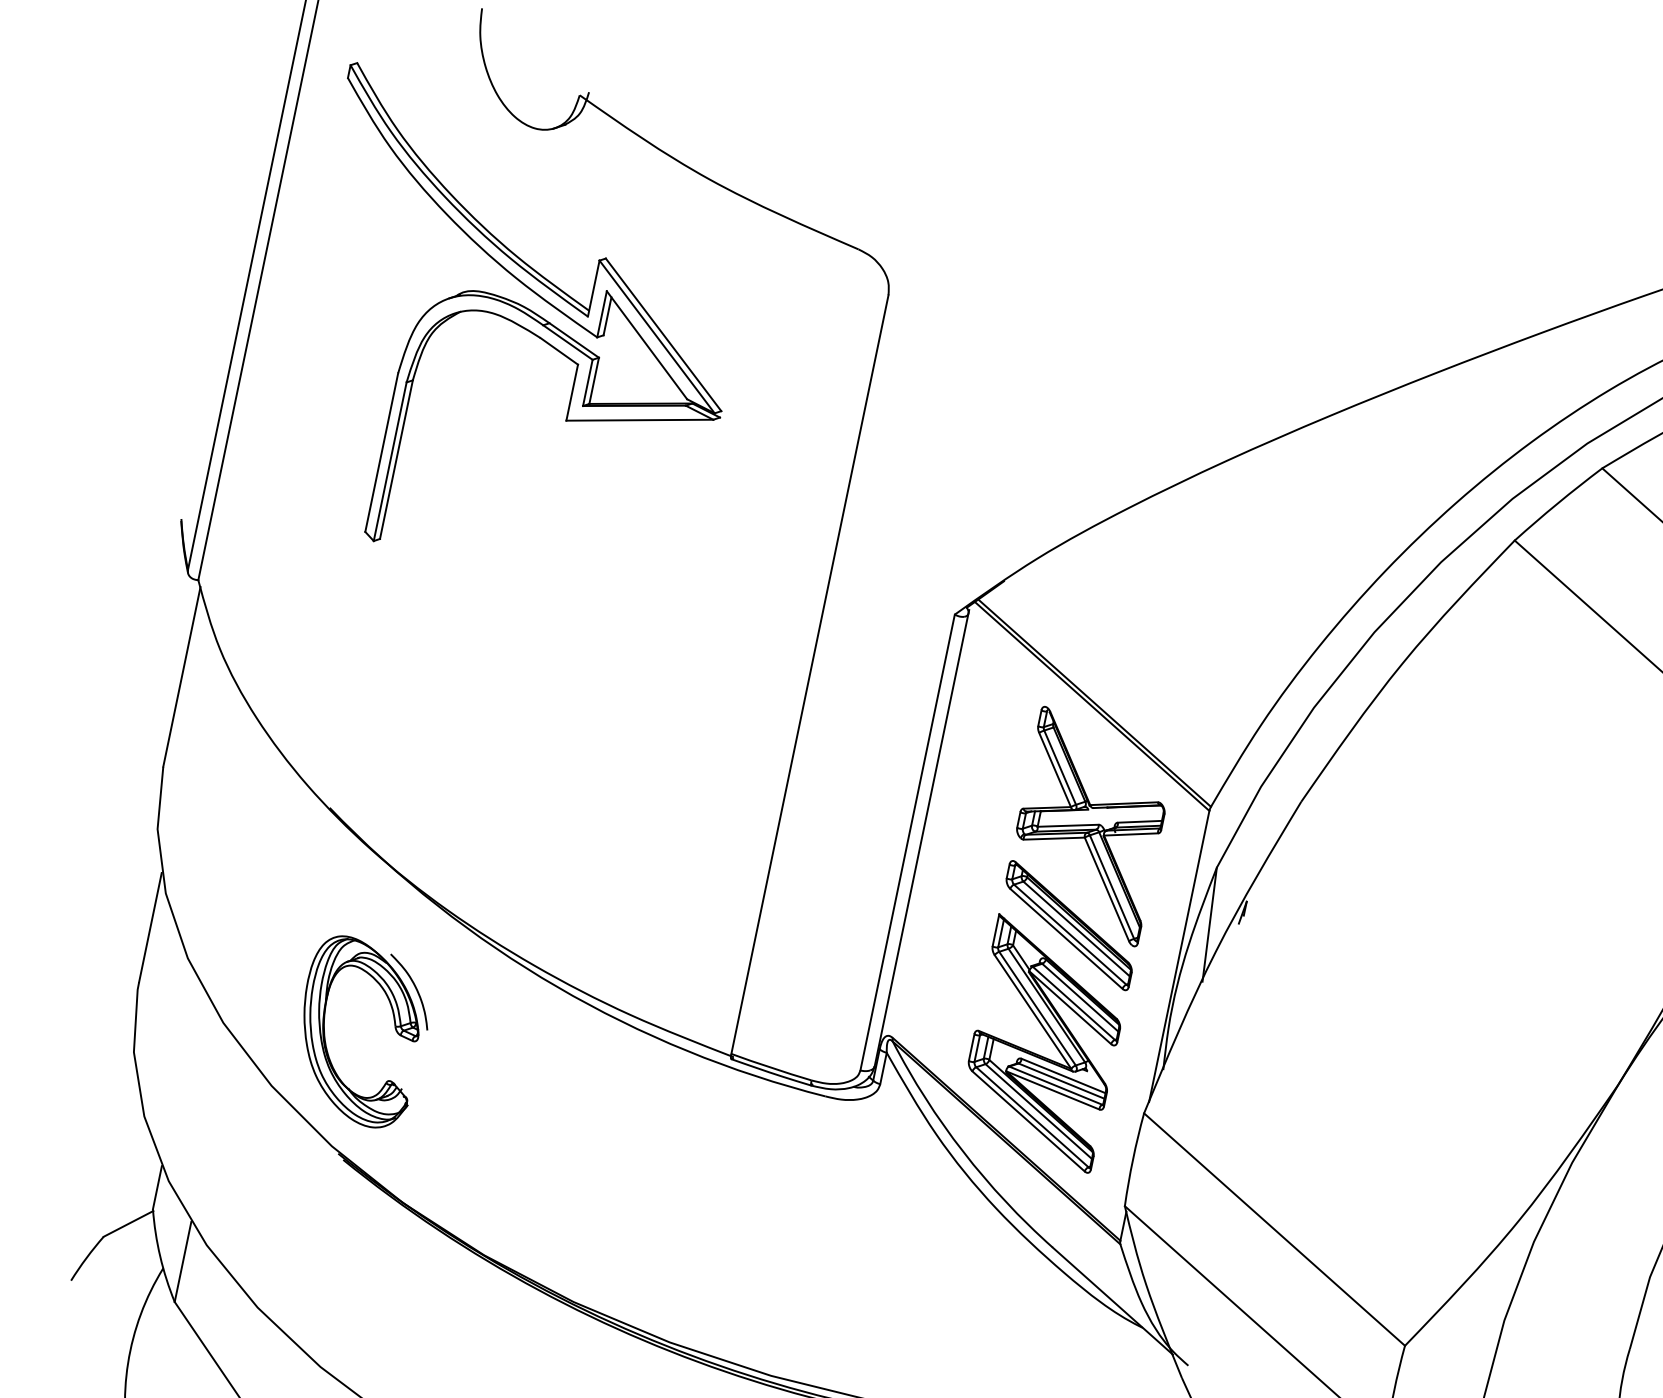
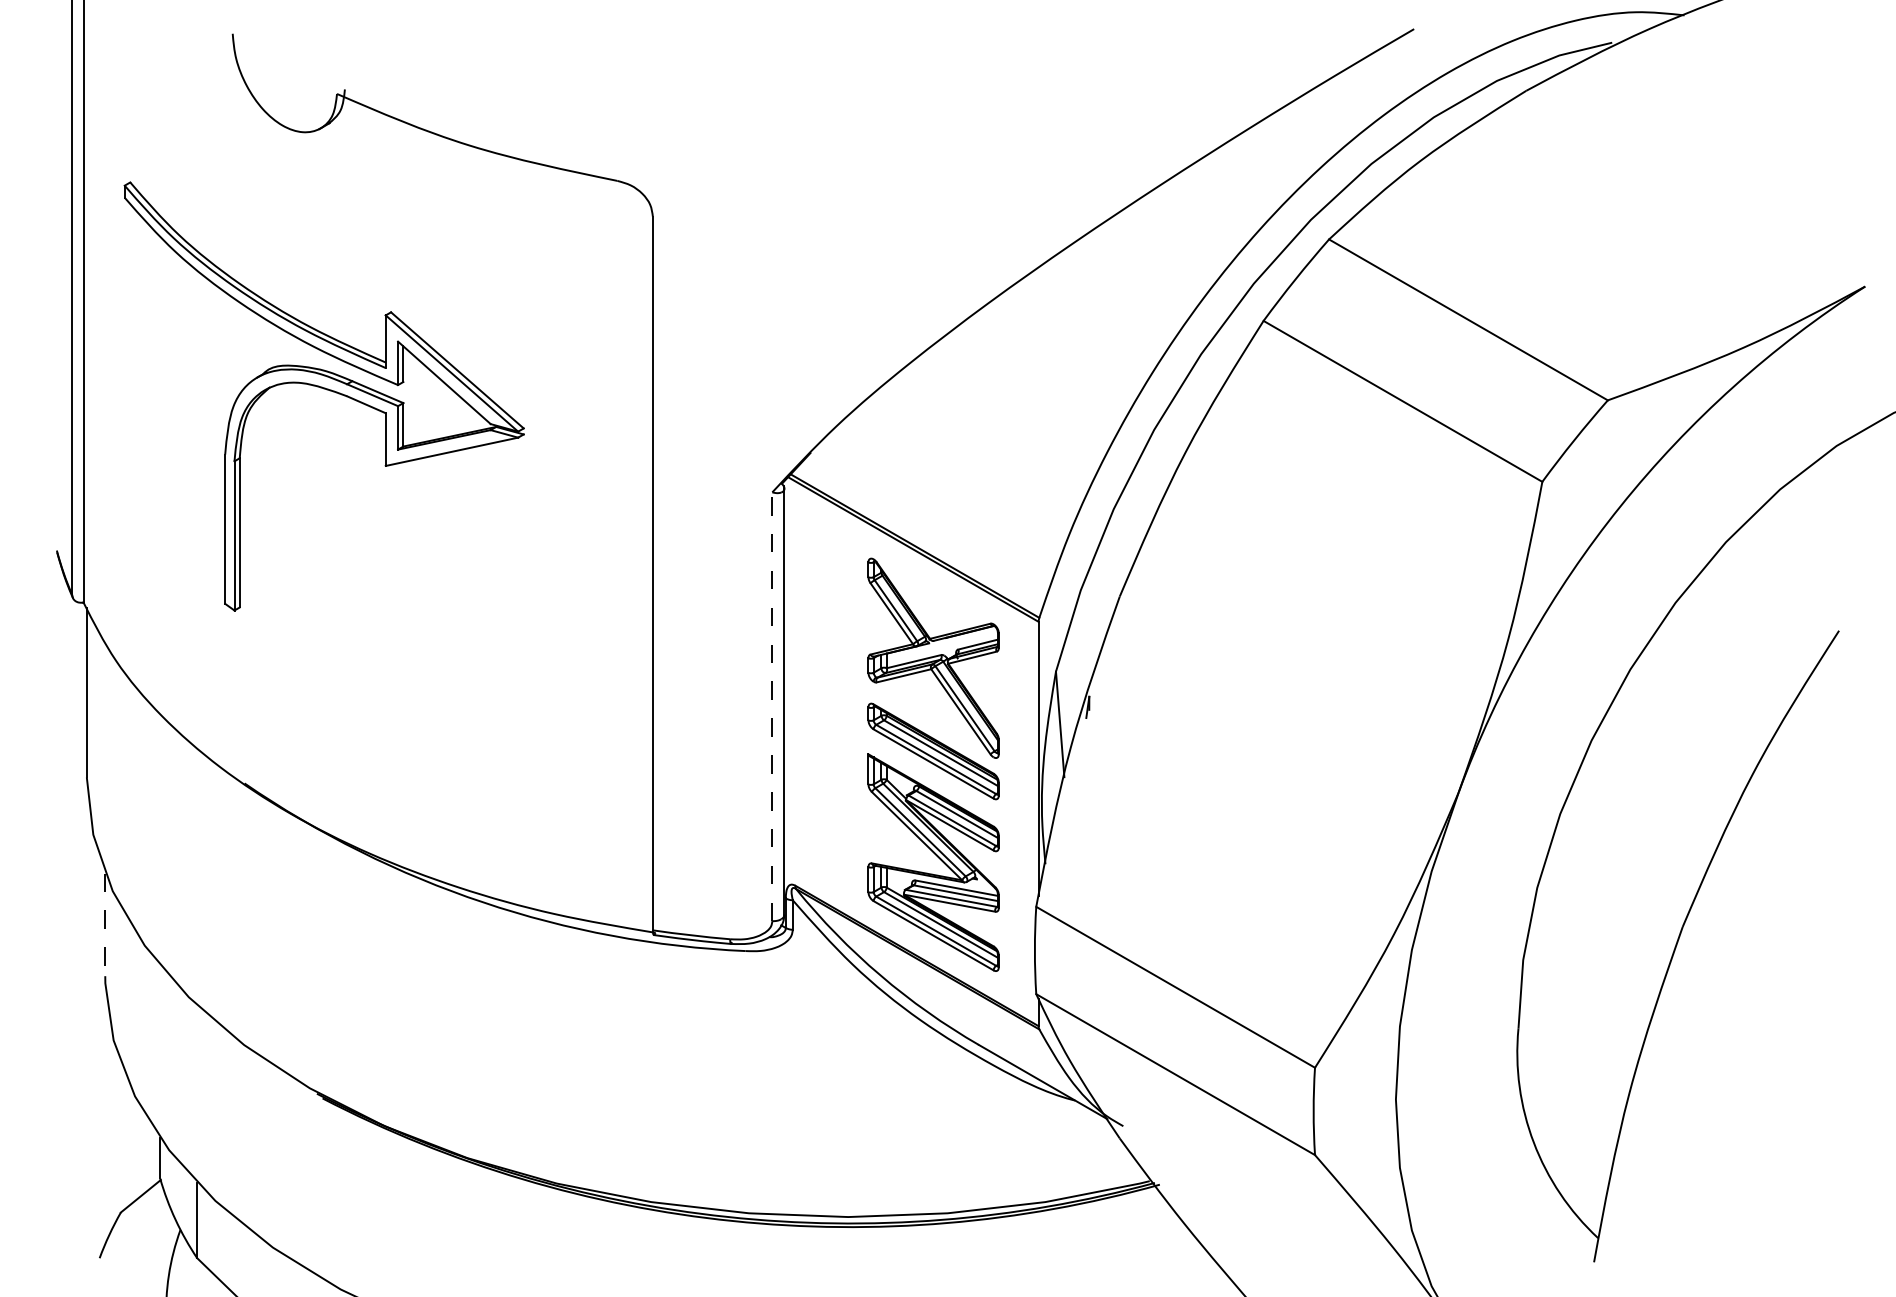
part: (519, 327) -> (326, 390), moved
line: (907, 842) -> (772, 706), solid -> dashed
line: (150, 928) -> (105, 925), solid -> dashed
part: (394, 1026) -> (343, 968), removed

